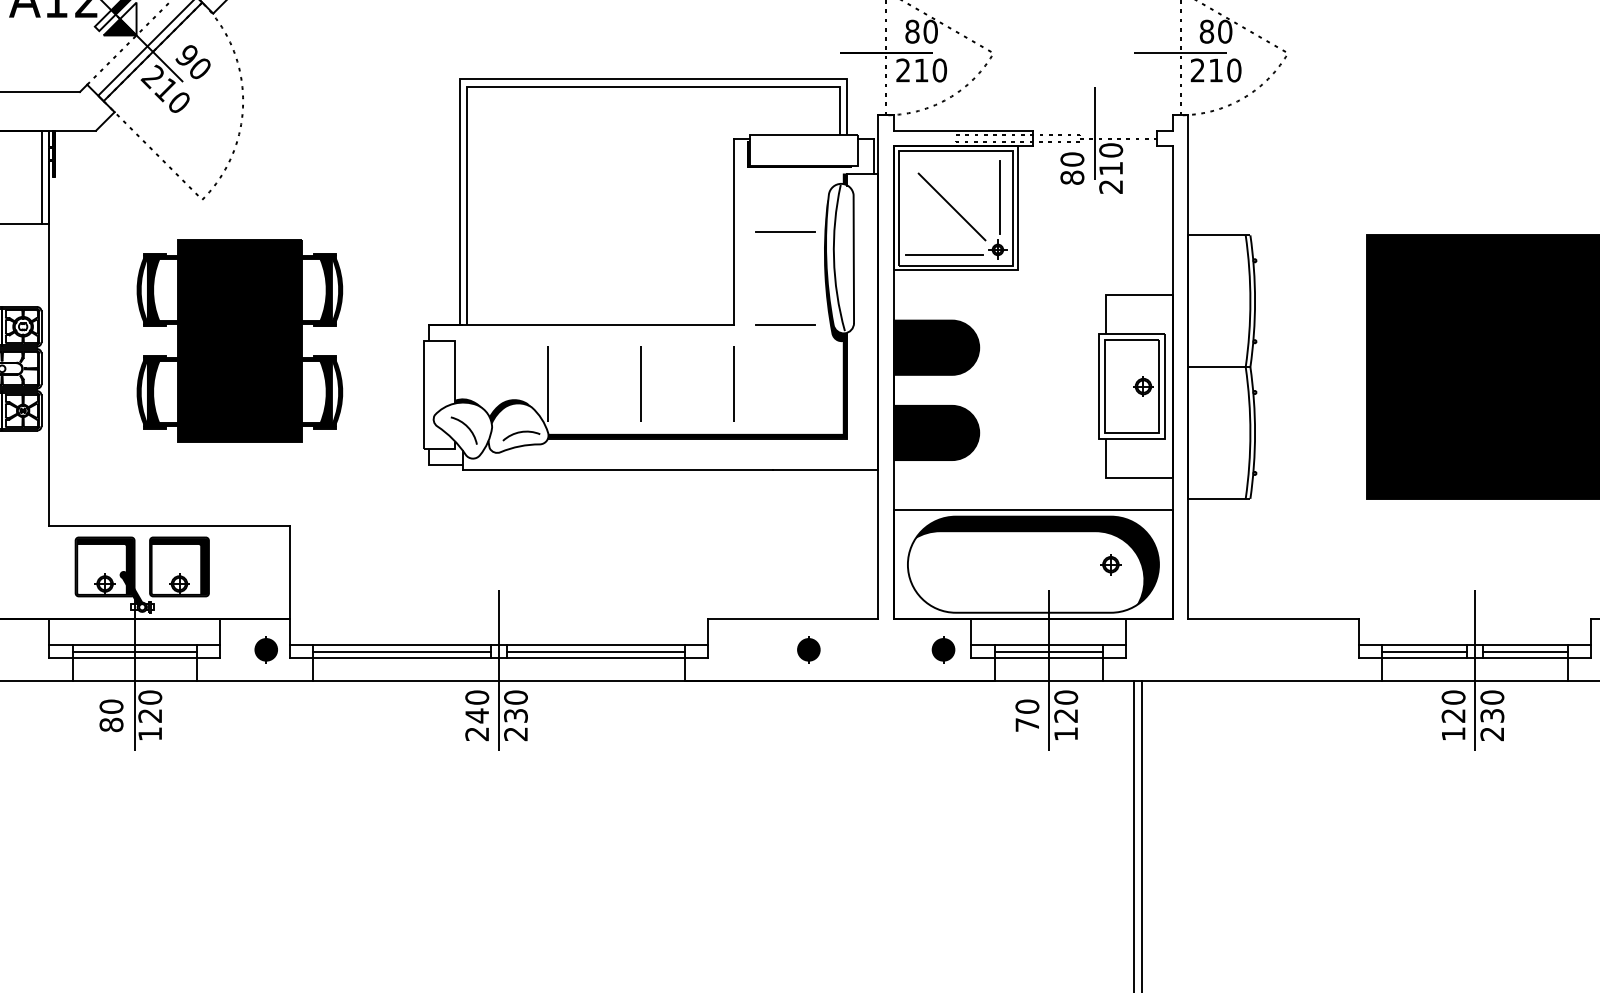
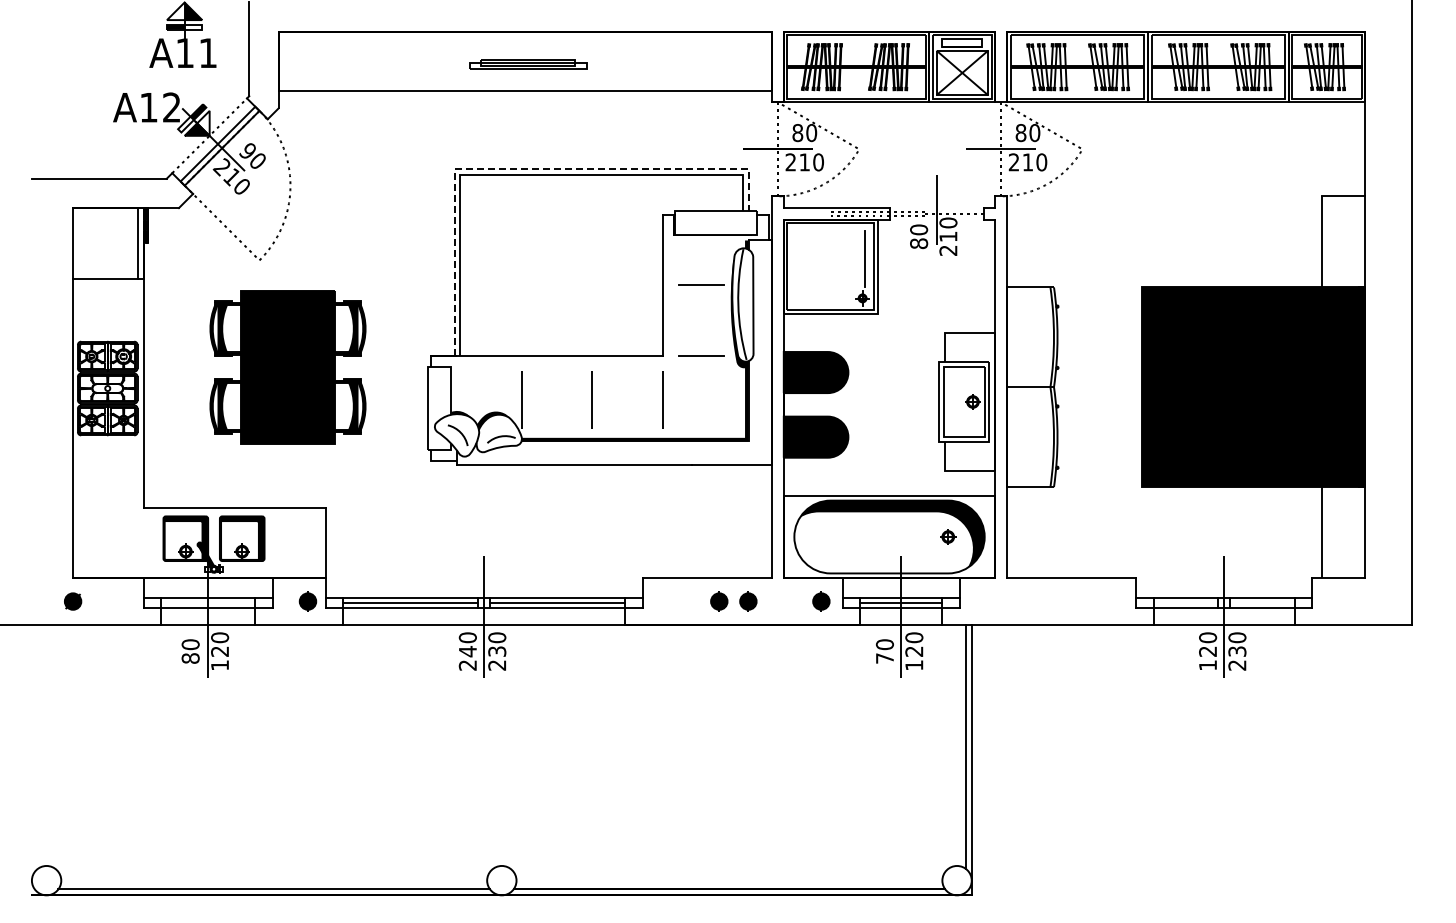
line: (558, 79) -> (529, 169), solid -> dashed
line: (951, 206) -> (827, 265), removed
line: (943, 255) -> (821, 302), removed
part: (847, 649) -> (748, 601), added
line: (135, 651) -> (208, 602), removed
line: (1423, 651) -> (1185, 602), removed
line: (1525, 651) -> (1262, 602), removed

